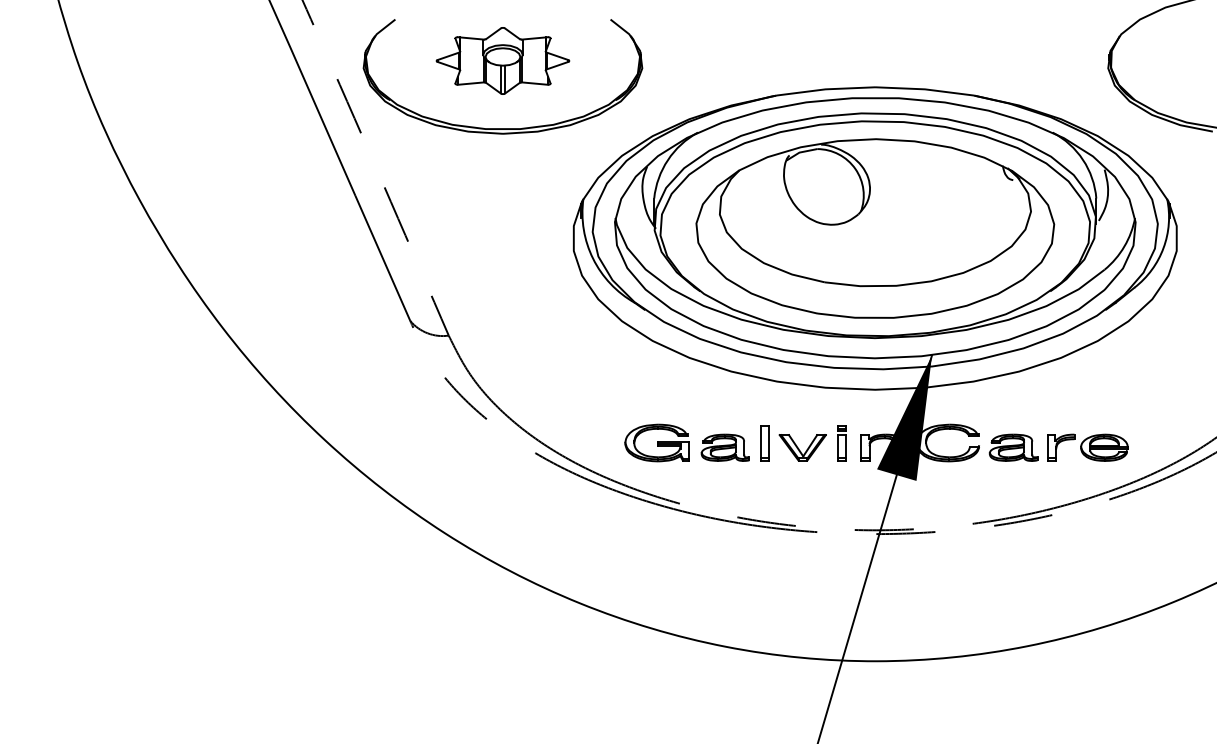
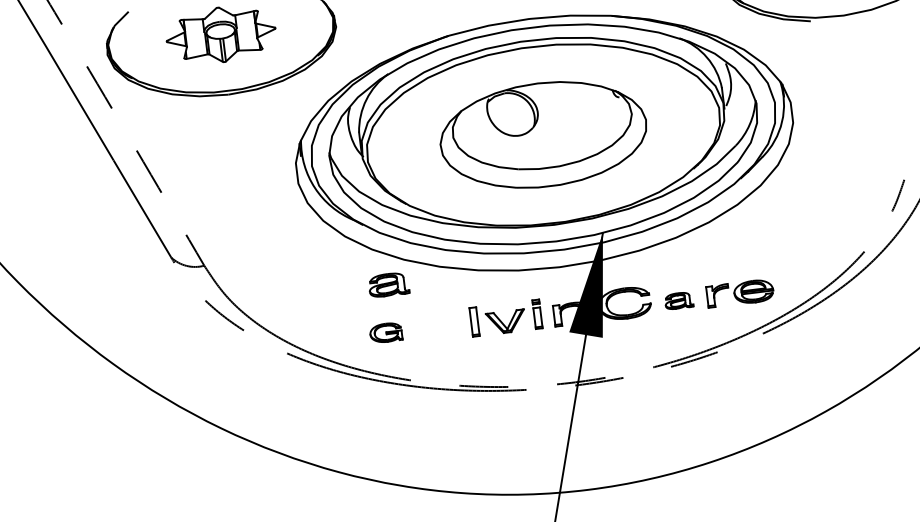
part: (875, 228) -> (543, 134), size x0.7
part: (656, 442) -> (385, 332), size x0.6
part: (724, 447) -> (388, 284), moved
part: (1013, 447) -> (679, 300), size x0.7

